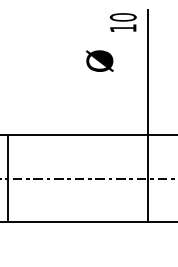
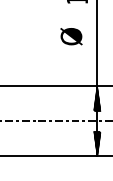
text: (99, 60) -> (71, 36), moved
hatch: (148, 150) -> (97, 98), added
hatch: (148, 206) -> (97, 143), added

